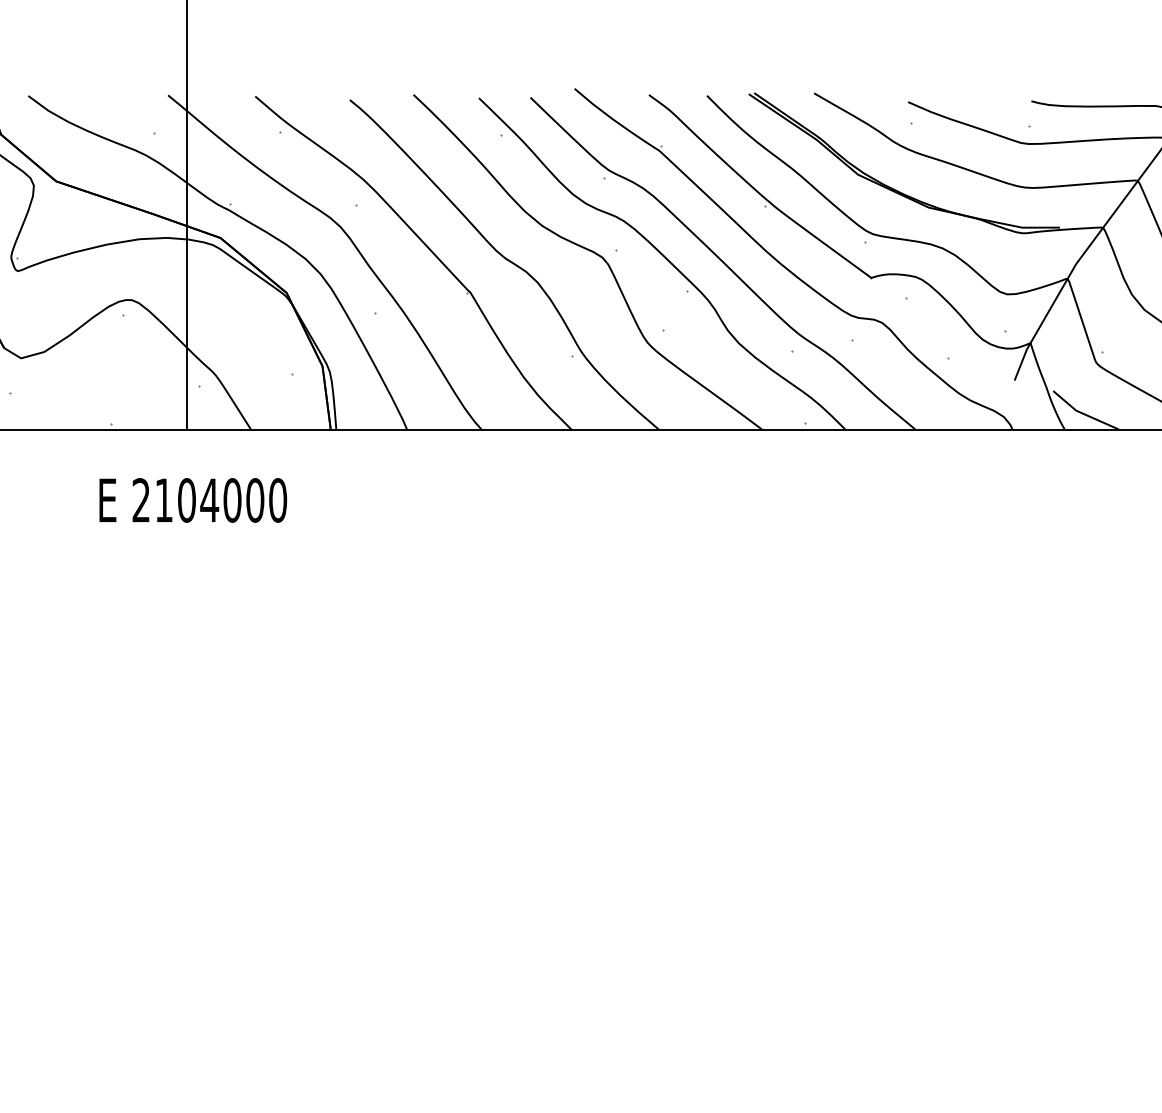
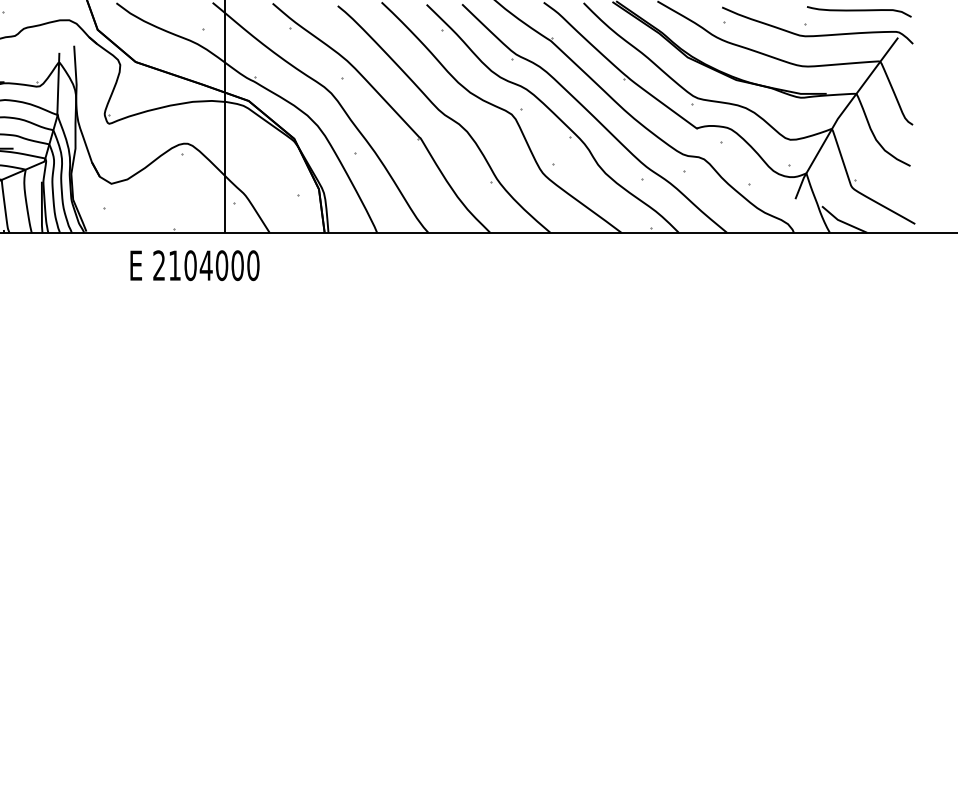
text: (192, 500) -> (194, 265), moved

